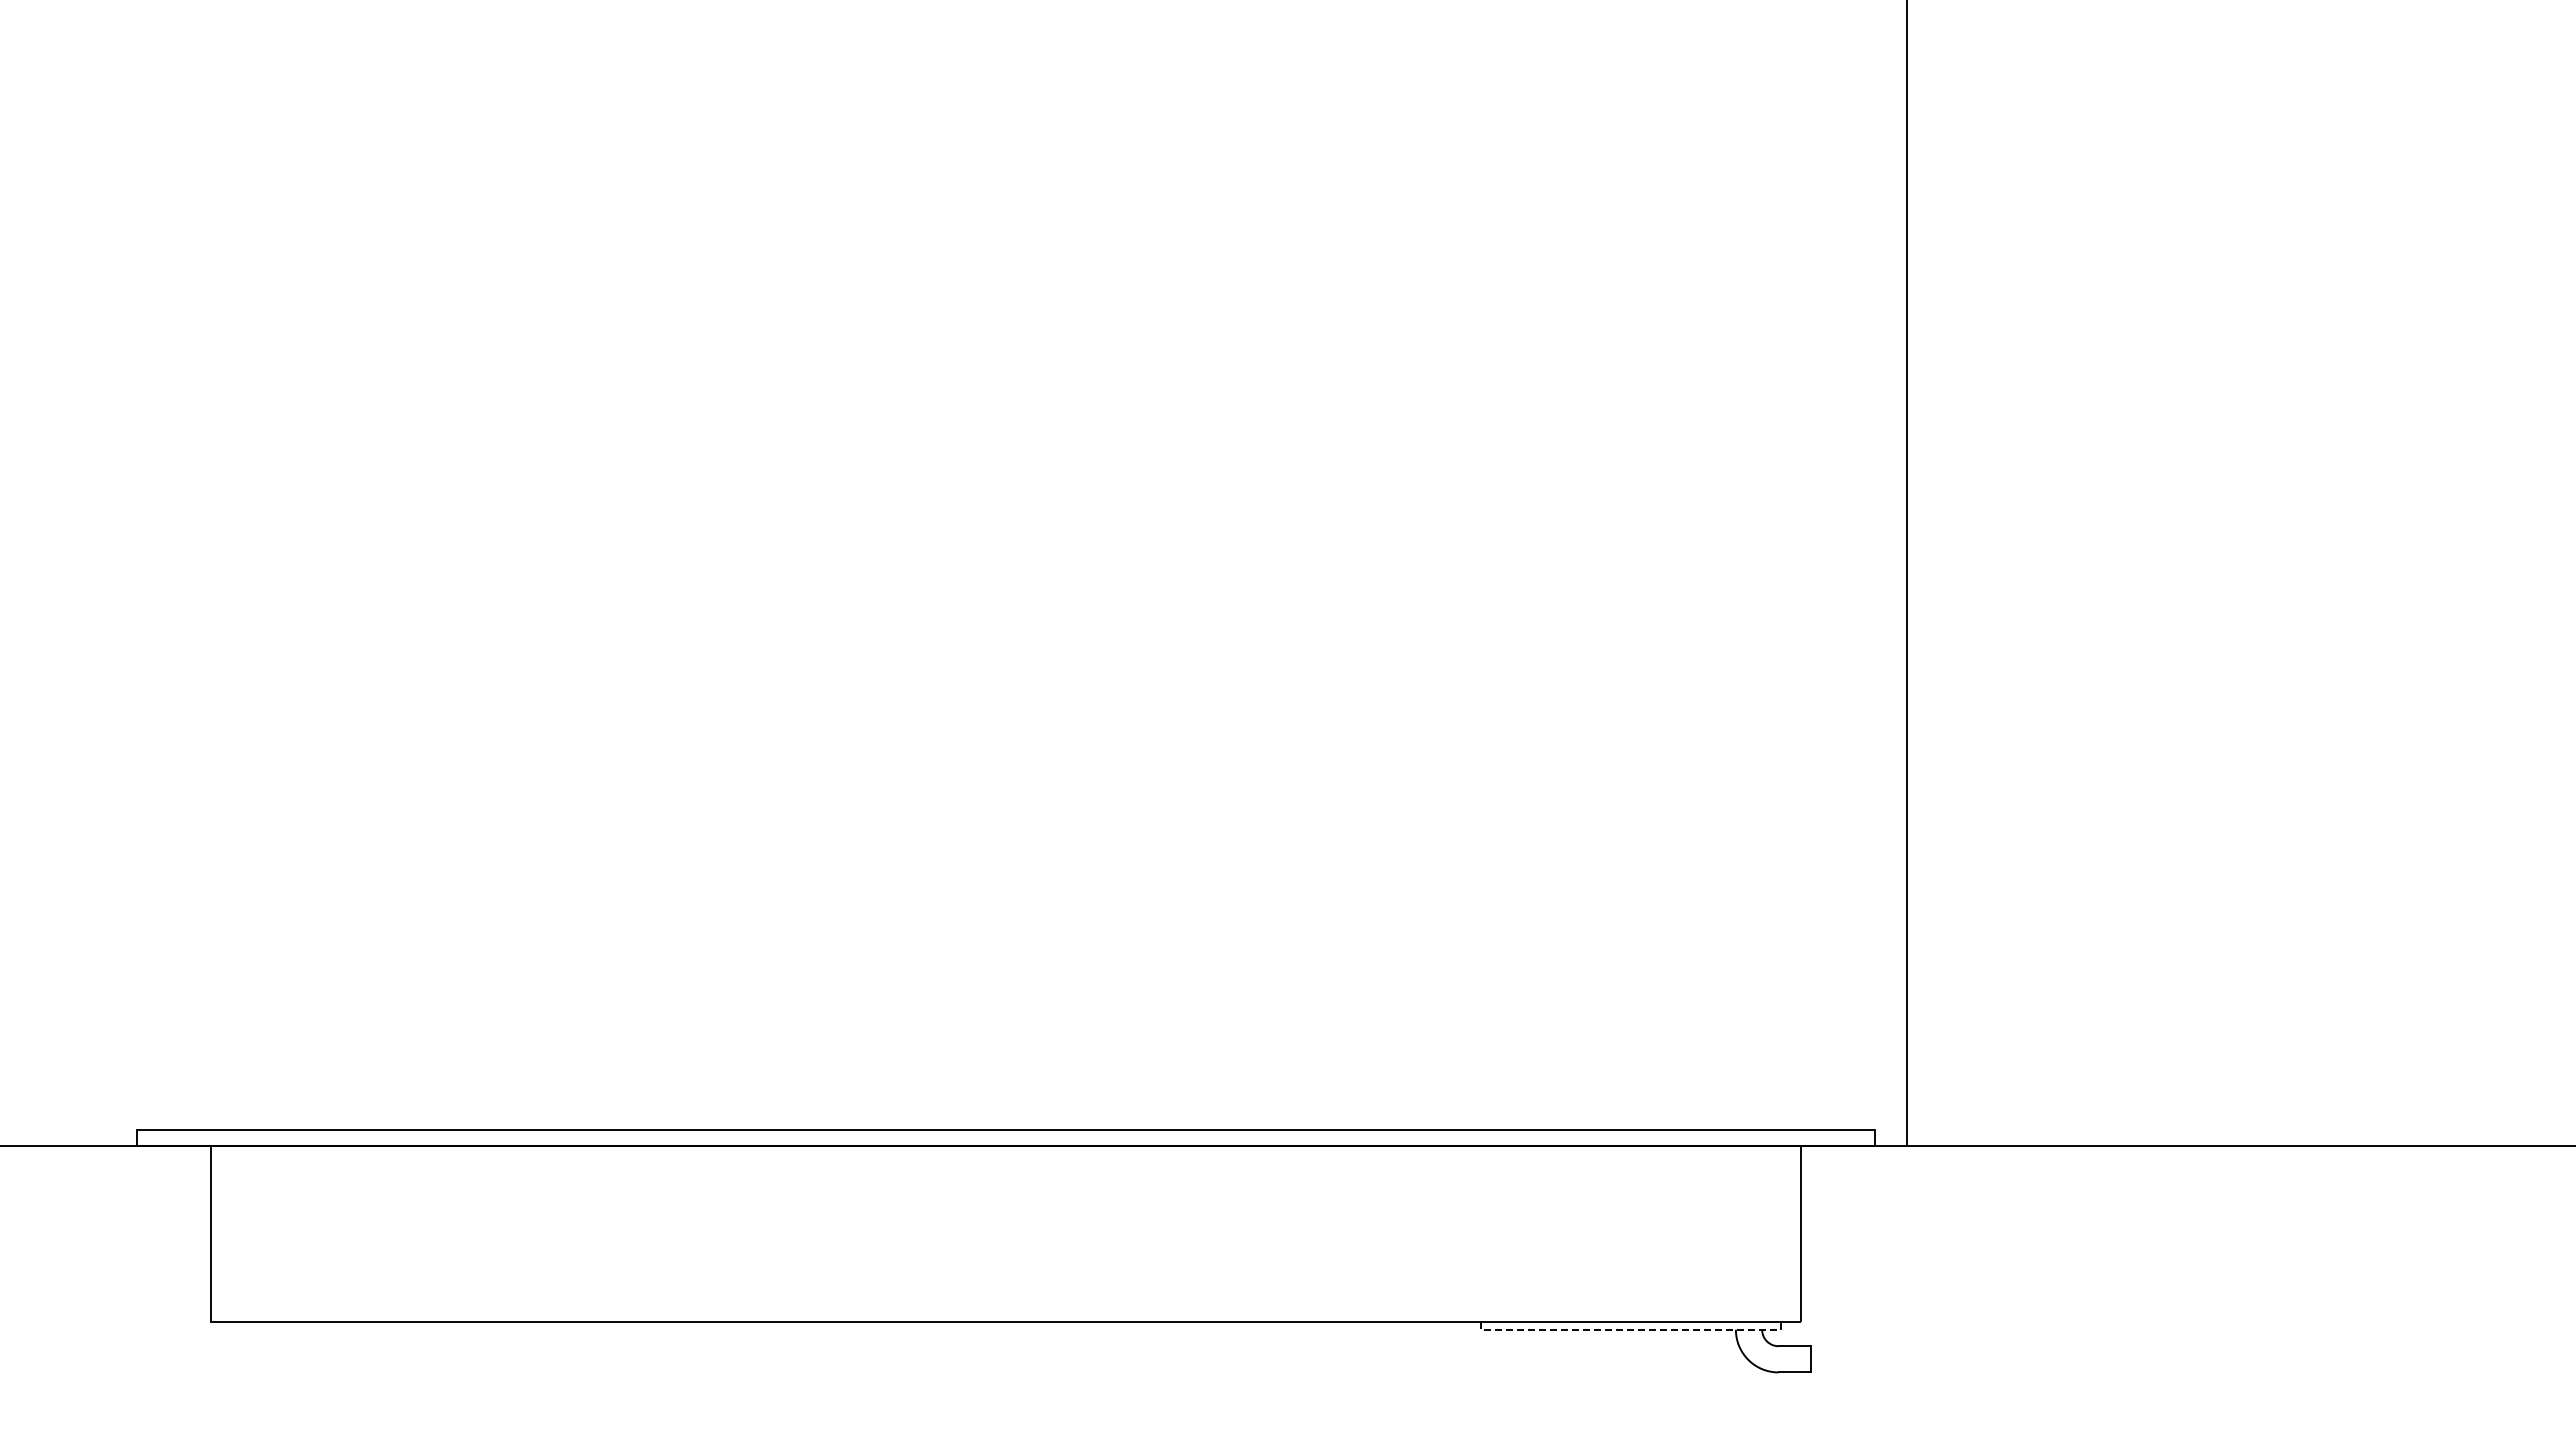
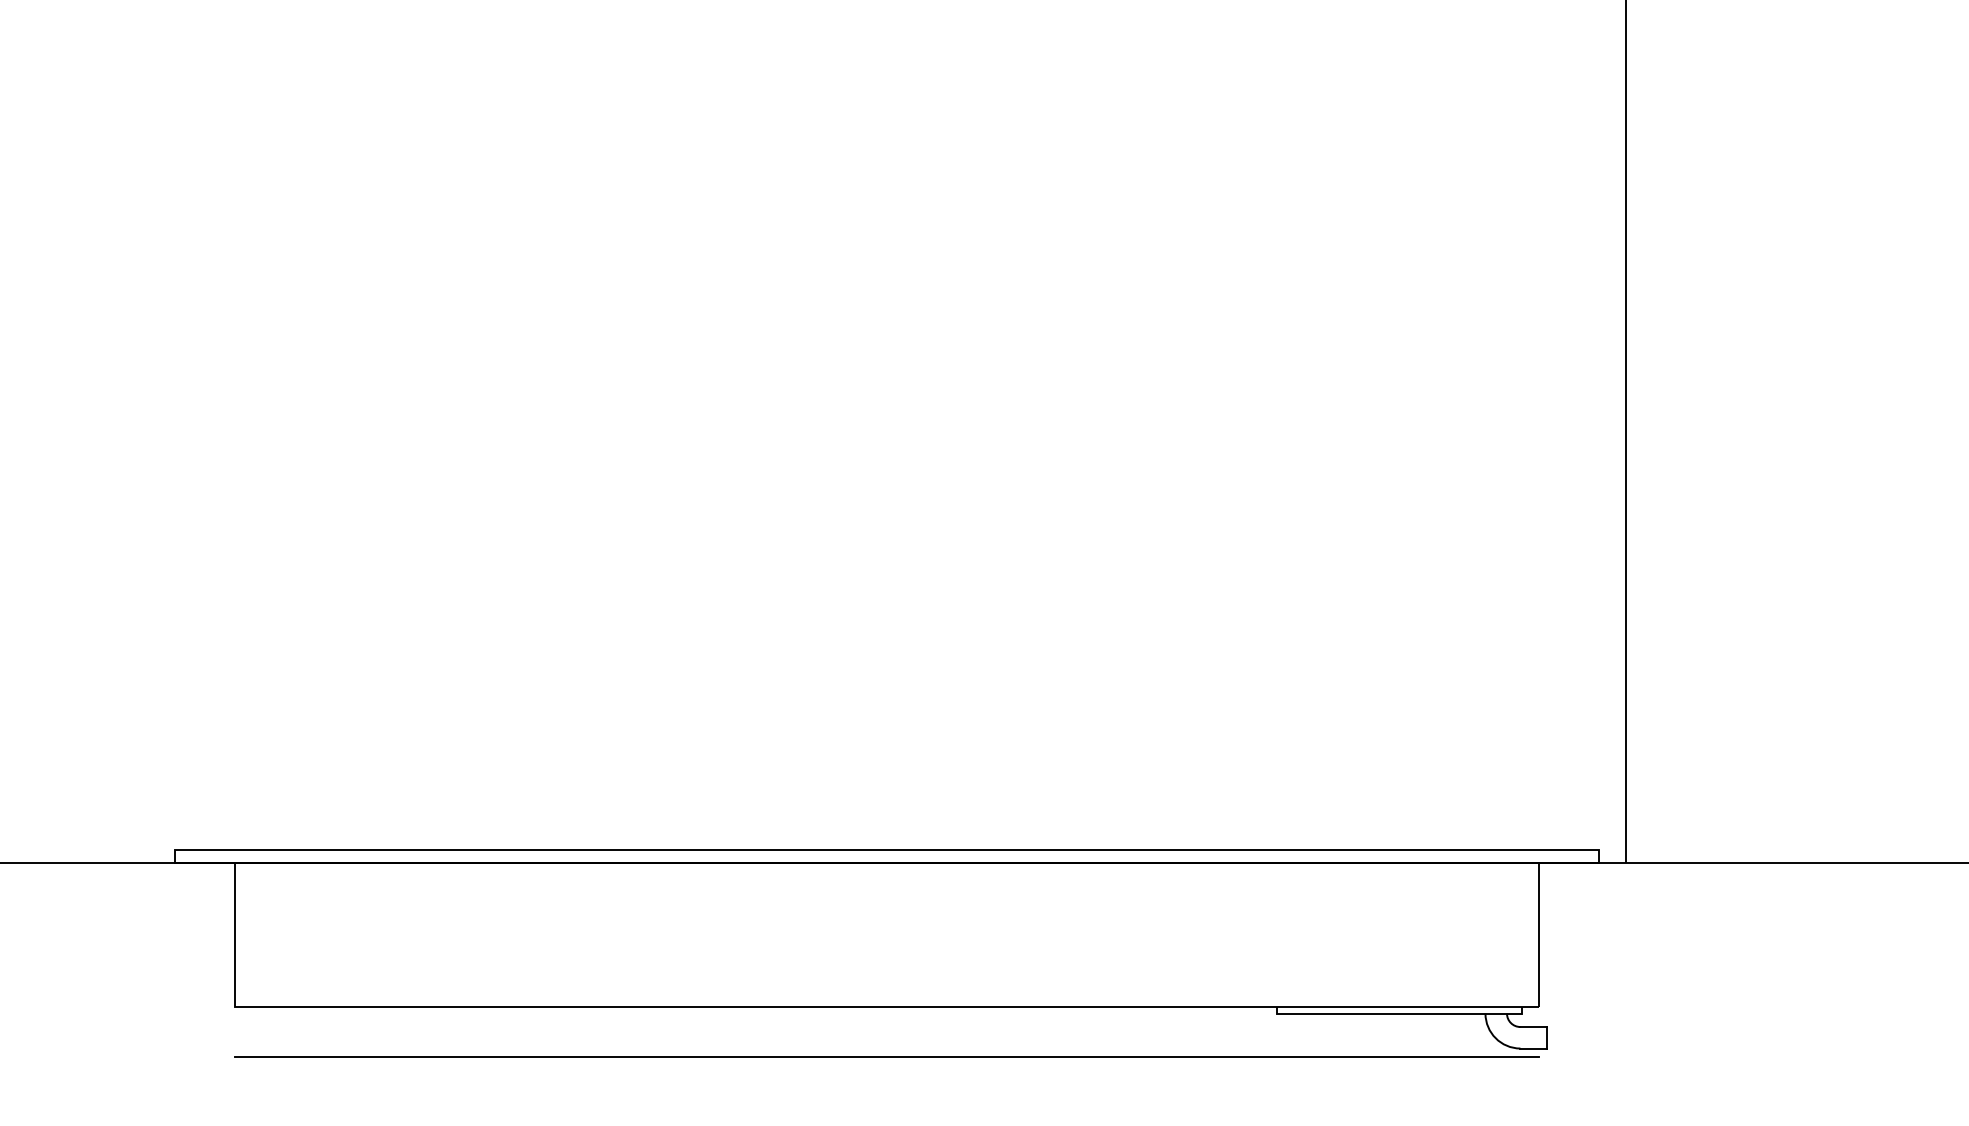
line: (1631, 1329) -> (1399, 1013), dashed -> solid
line: (1005, 1382) -> (886, 1056), added

